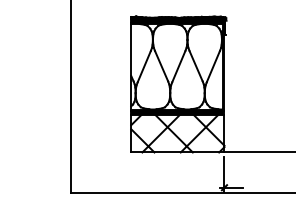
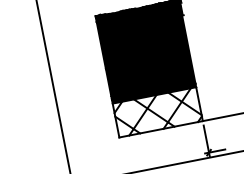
fill: (177, 66) -> (145, 52), added

